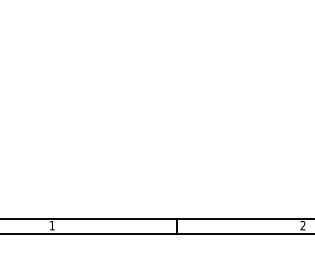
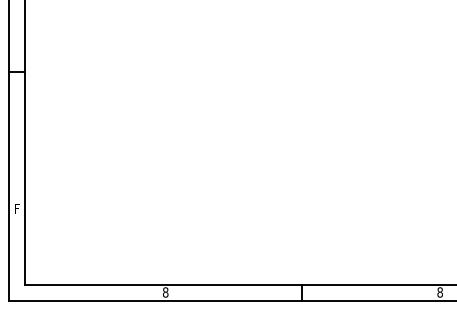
text: (52, 225) -> (165, 292), 1 -> 8
text: (302, 225) -> (439, 292), 2 -> 8

